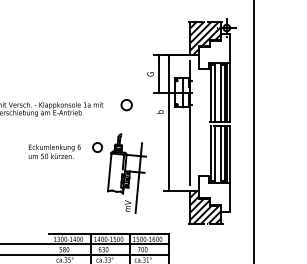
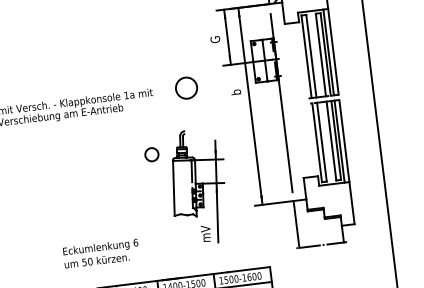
circle: (126, 105) -> (186, 88), size x1.4
text: (54, 151) -> (100, 253), moved
hatch: (205, 207) -> (318, 222), removed

